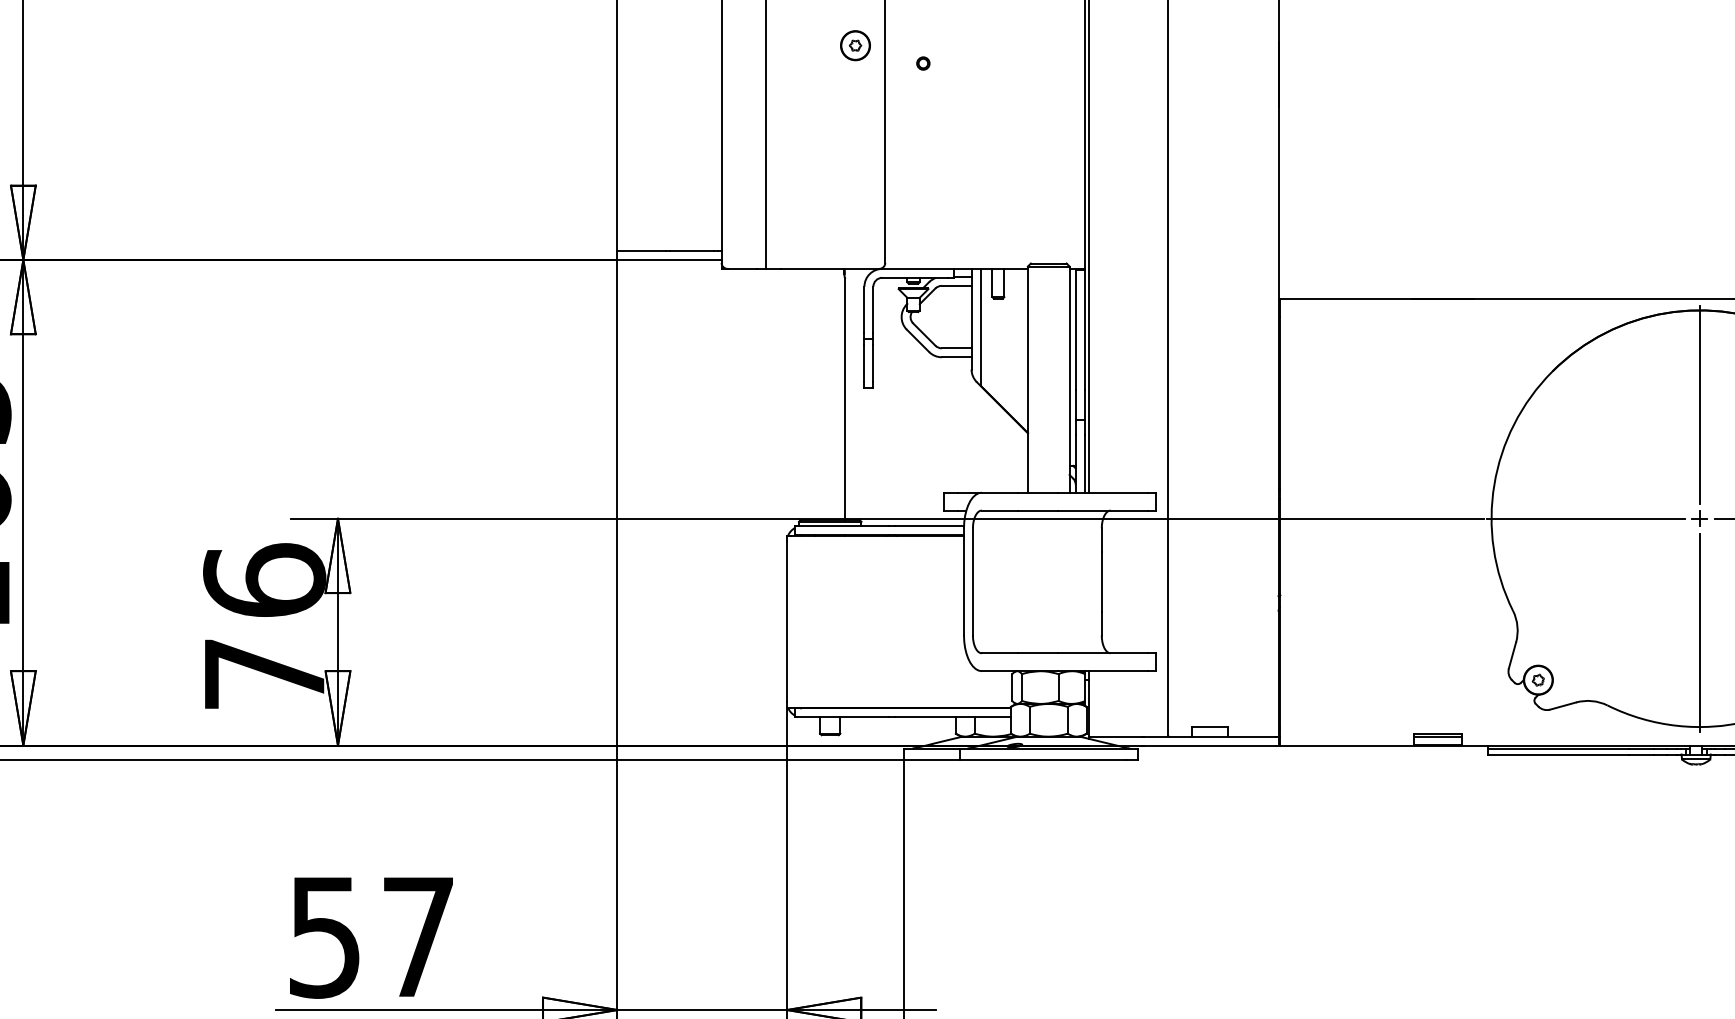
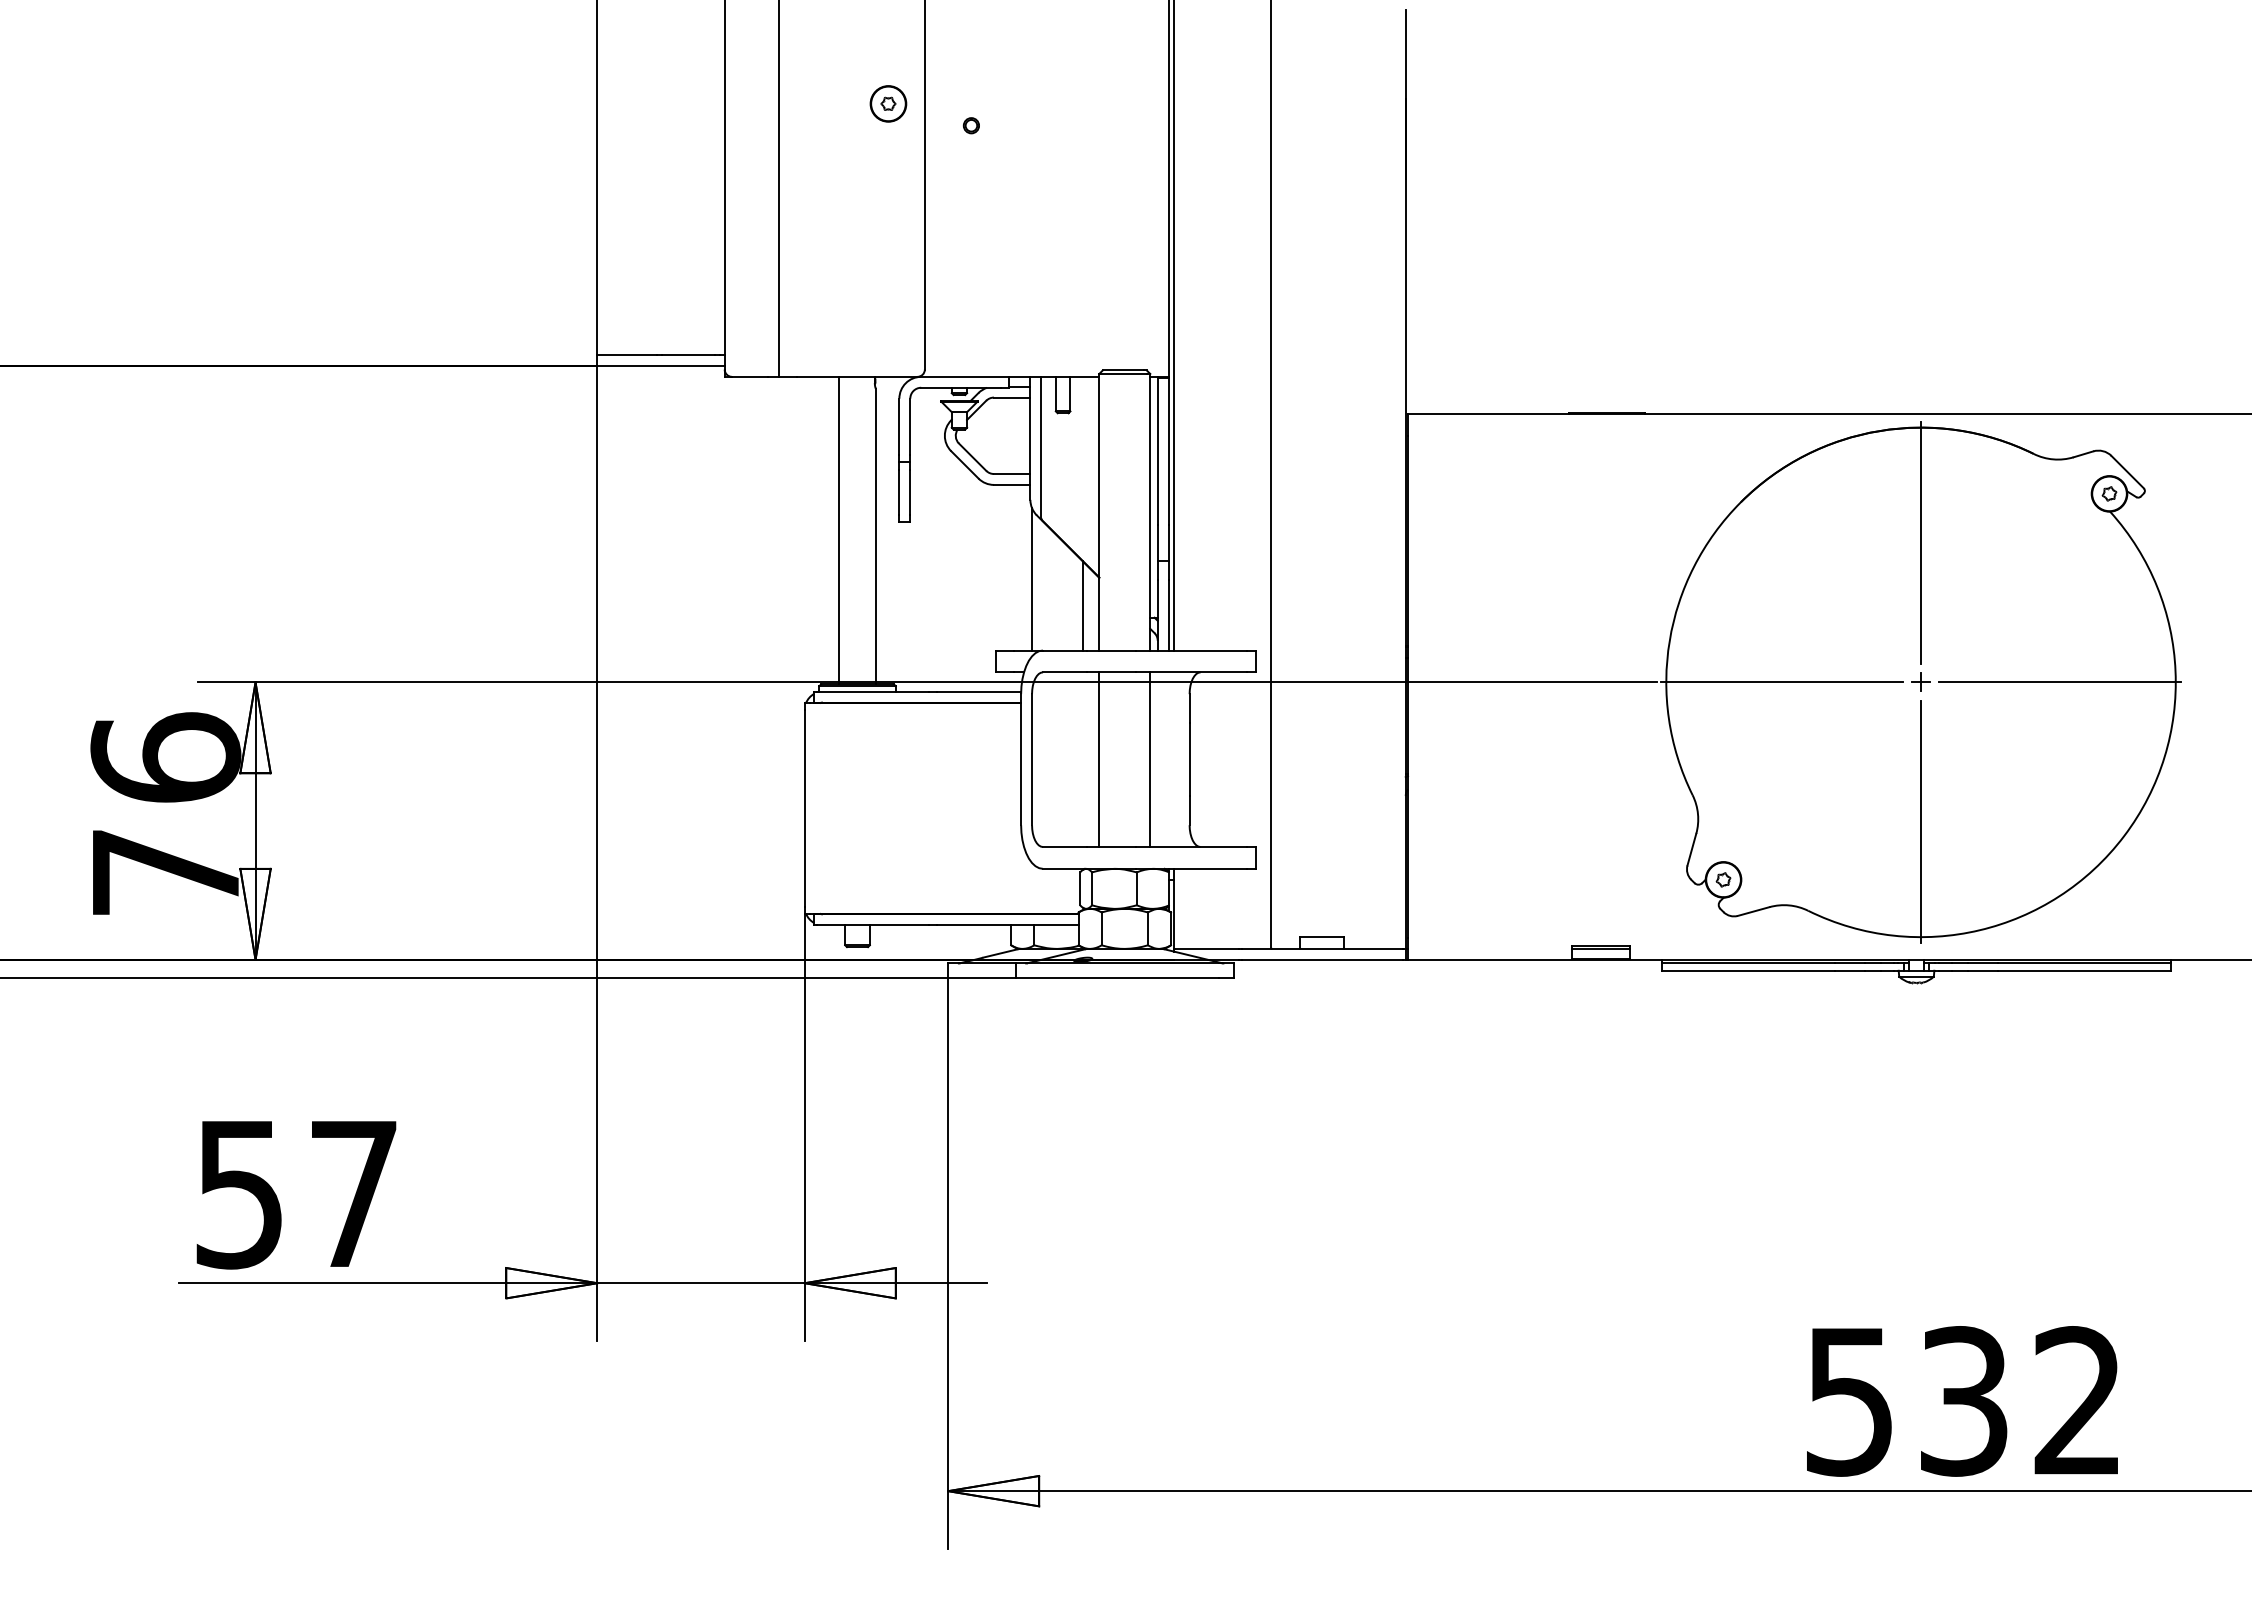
line: (815, 394) -> (839, 530), added
line: (972, 433) -> (1031, 578), added
line: (1014, 455) -> (1082, 605), added
line: (1028, 581) -> (1099, 759), added
line: (1069, 581) -> (1150, 759), added

